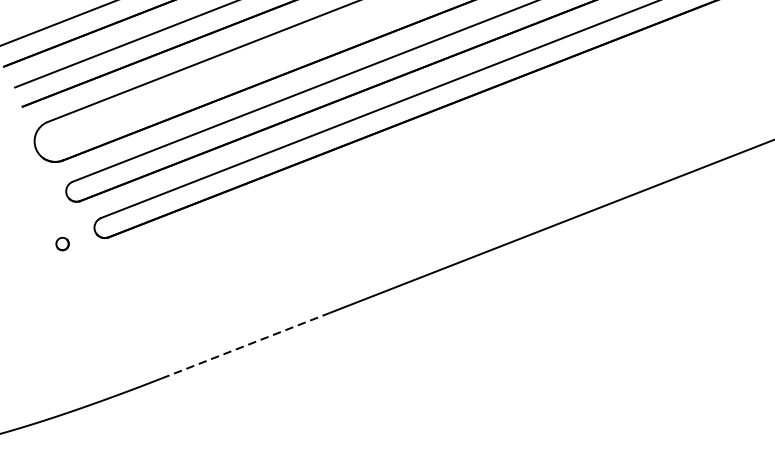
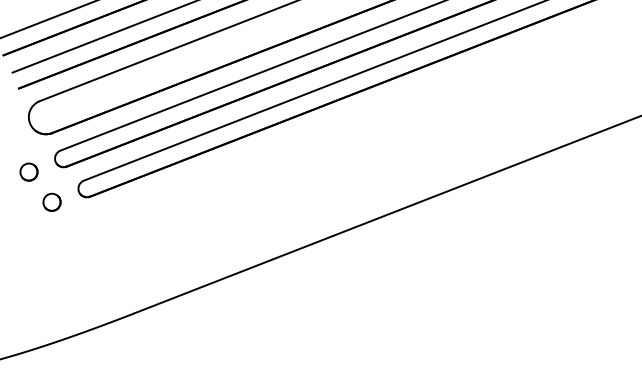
part: (34, 206) -> (28, 171), added
part: (61, 243) -> (51, 201), size x1.67
line: (245, 345) -> (203, 286), dashed -> solid

